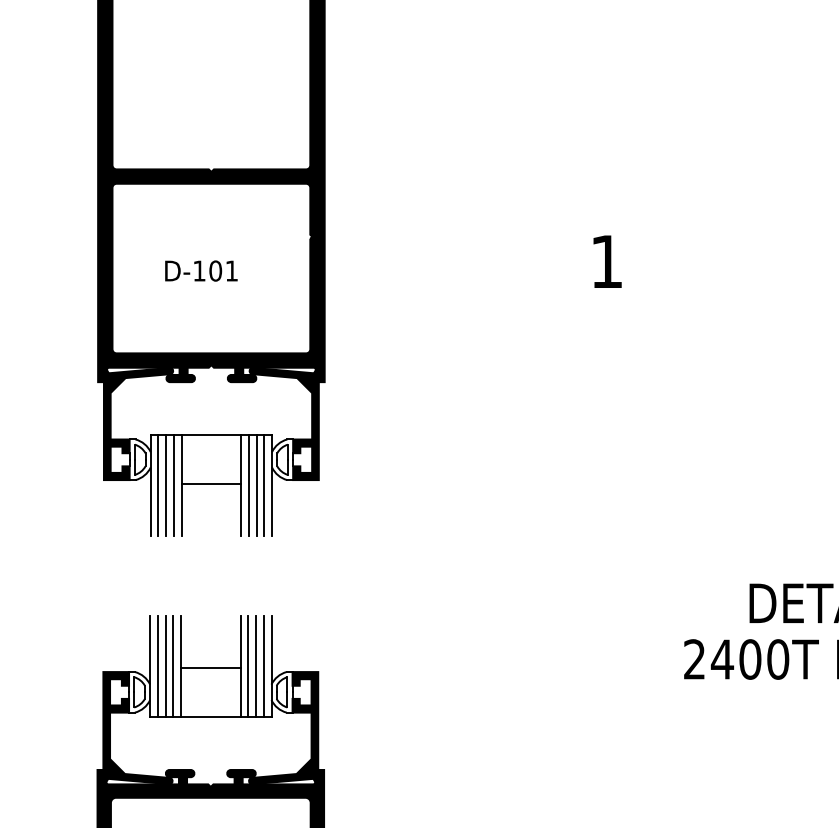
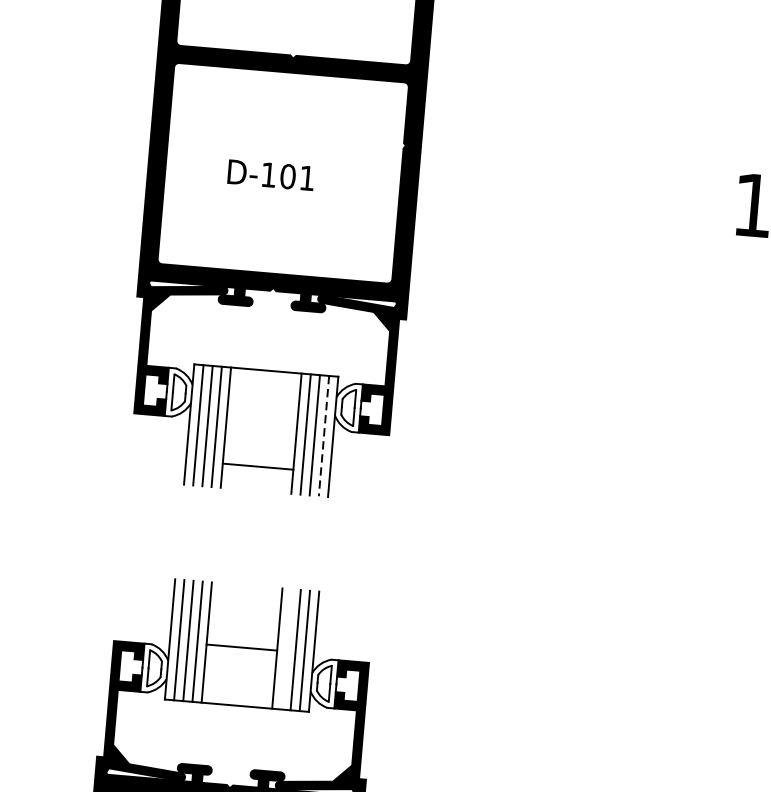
line: (211, 483) -> (258, 466), moved
line: (264, 485) -> (324, 436), solid -> dashed
line: (248, 666) -> (286, 649), removed

